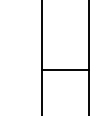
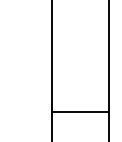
line: (64, 70) -> (79, 112), moved

